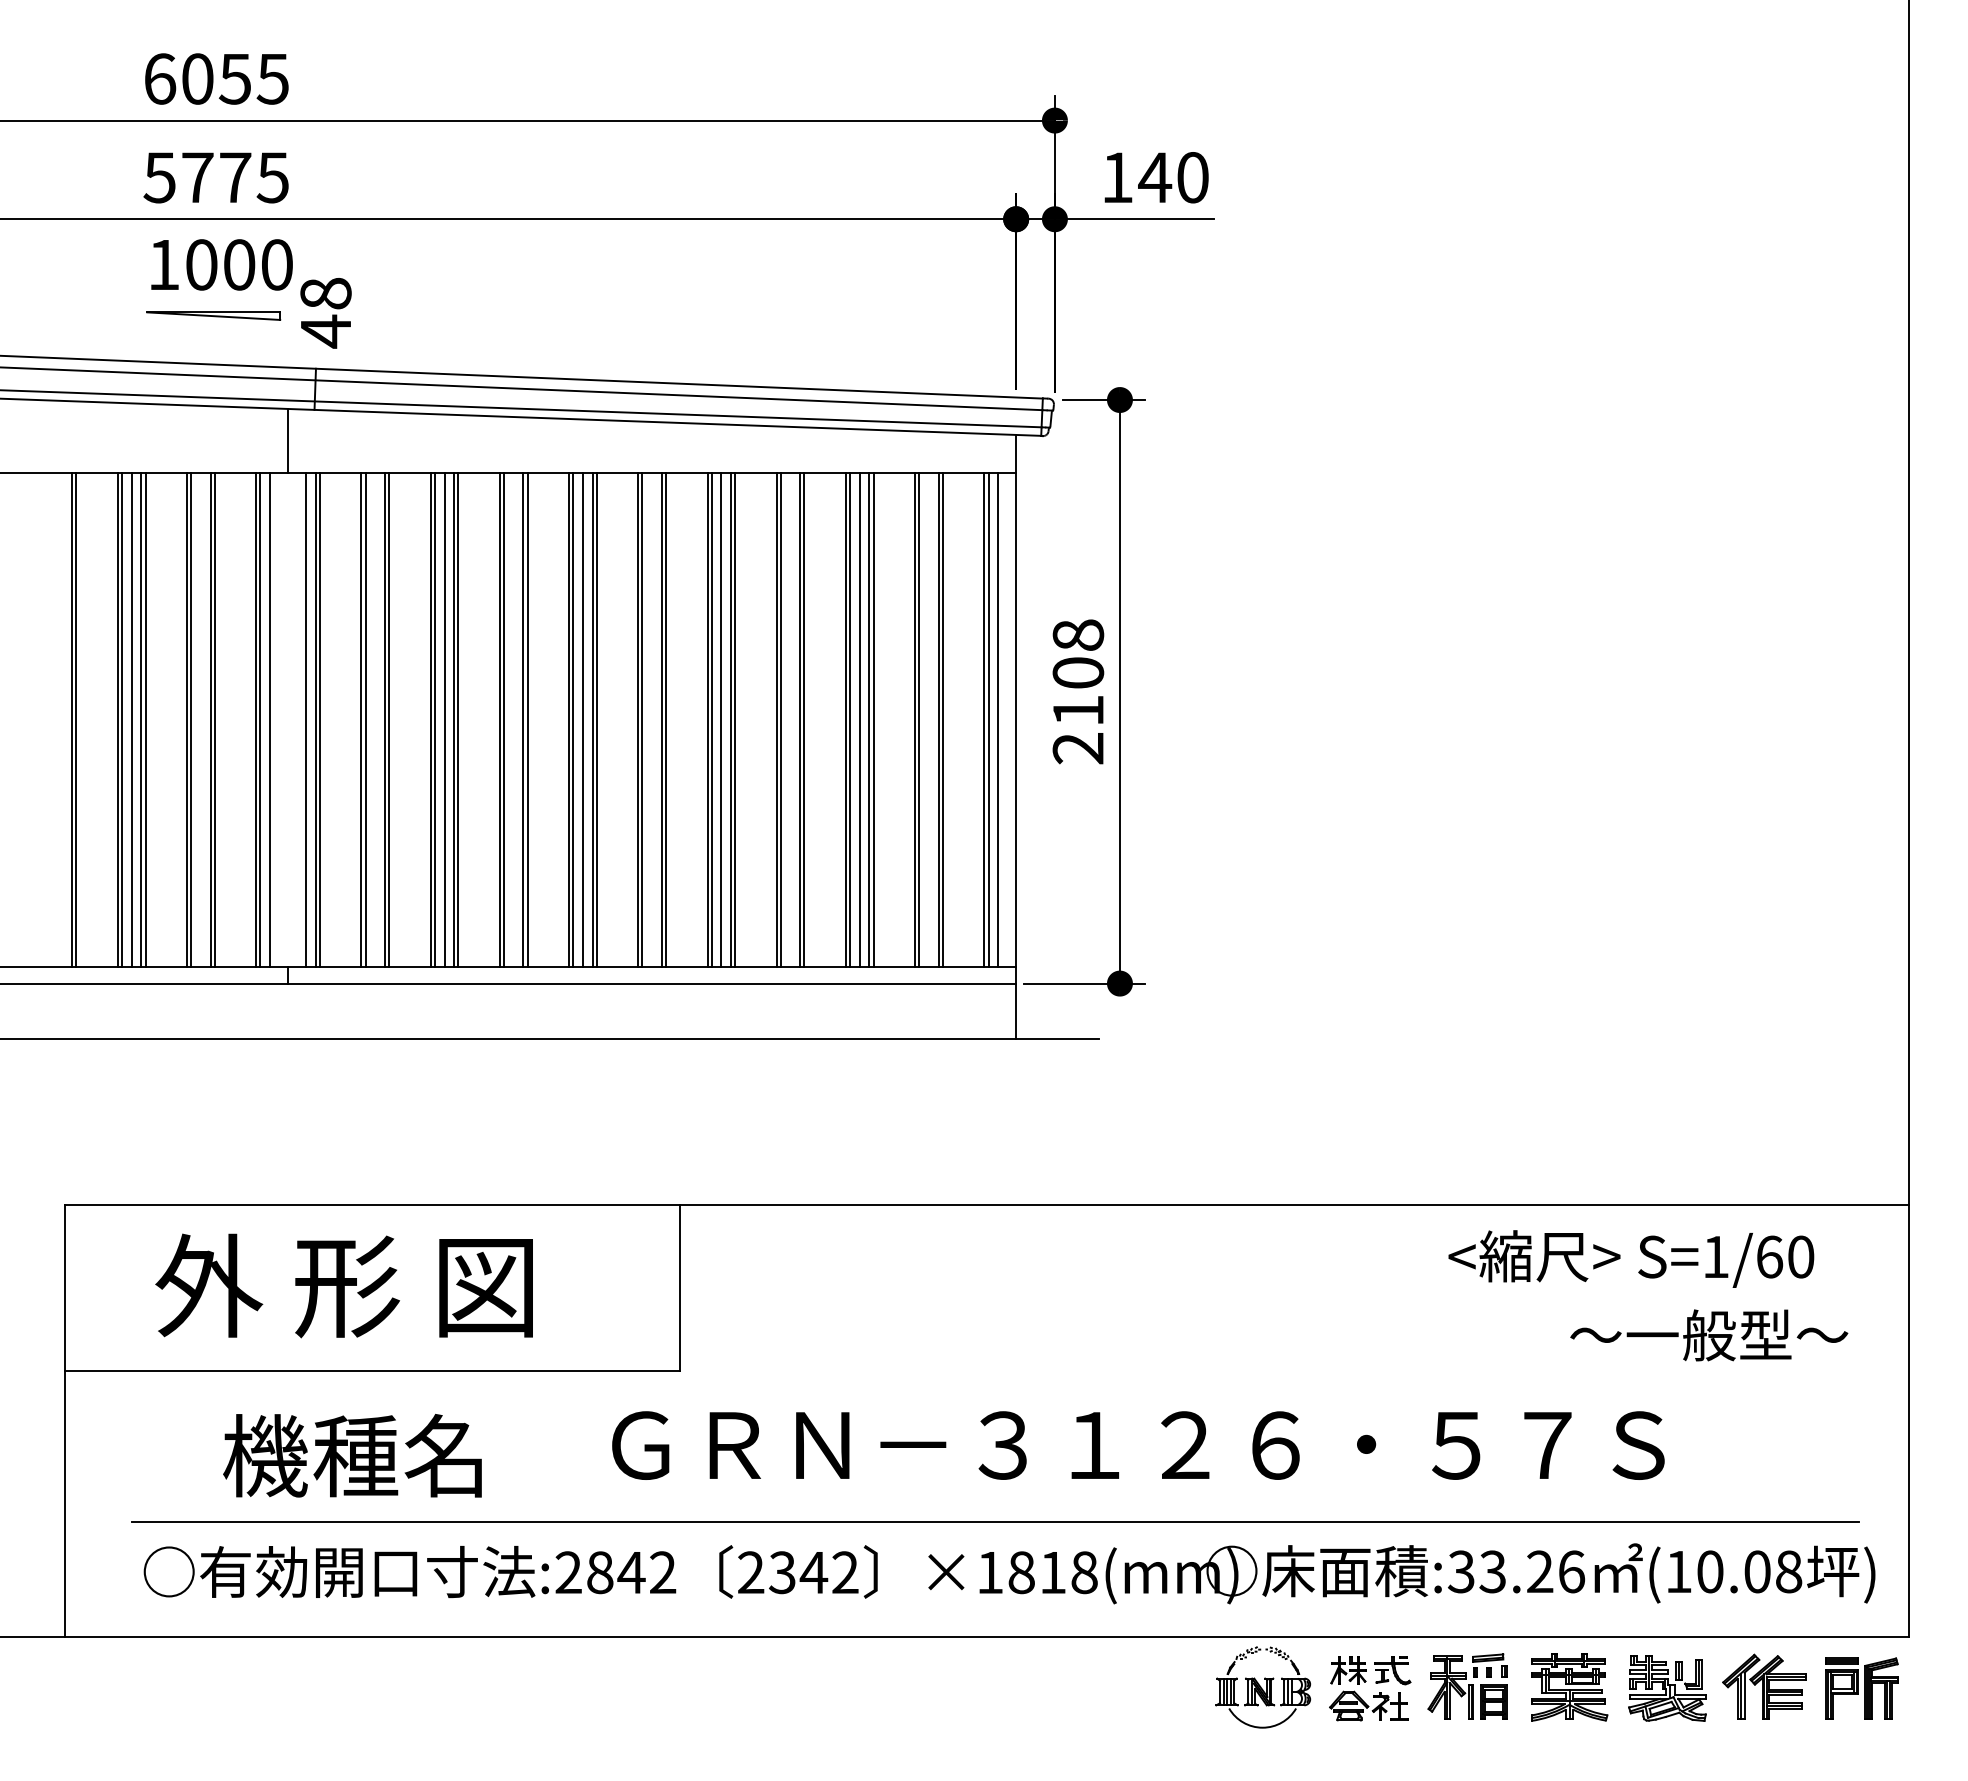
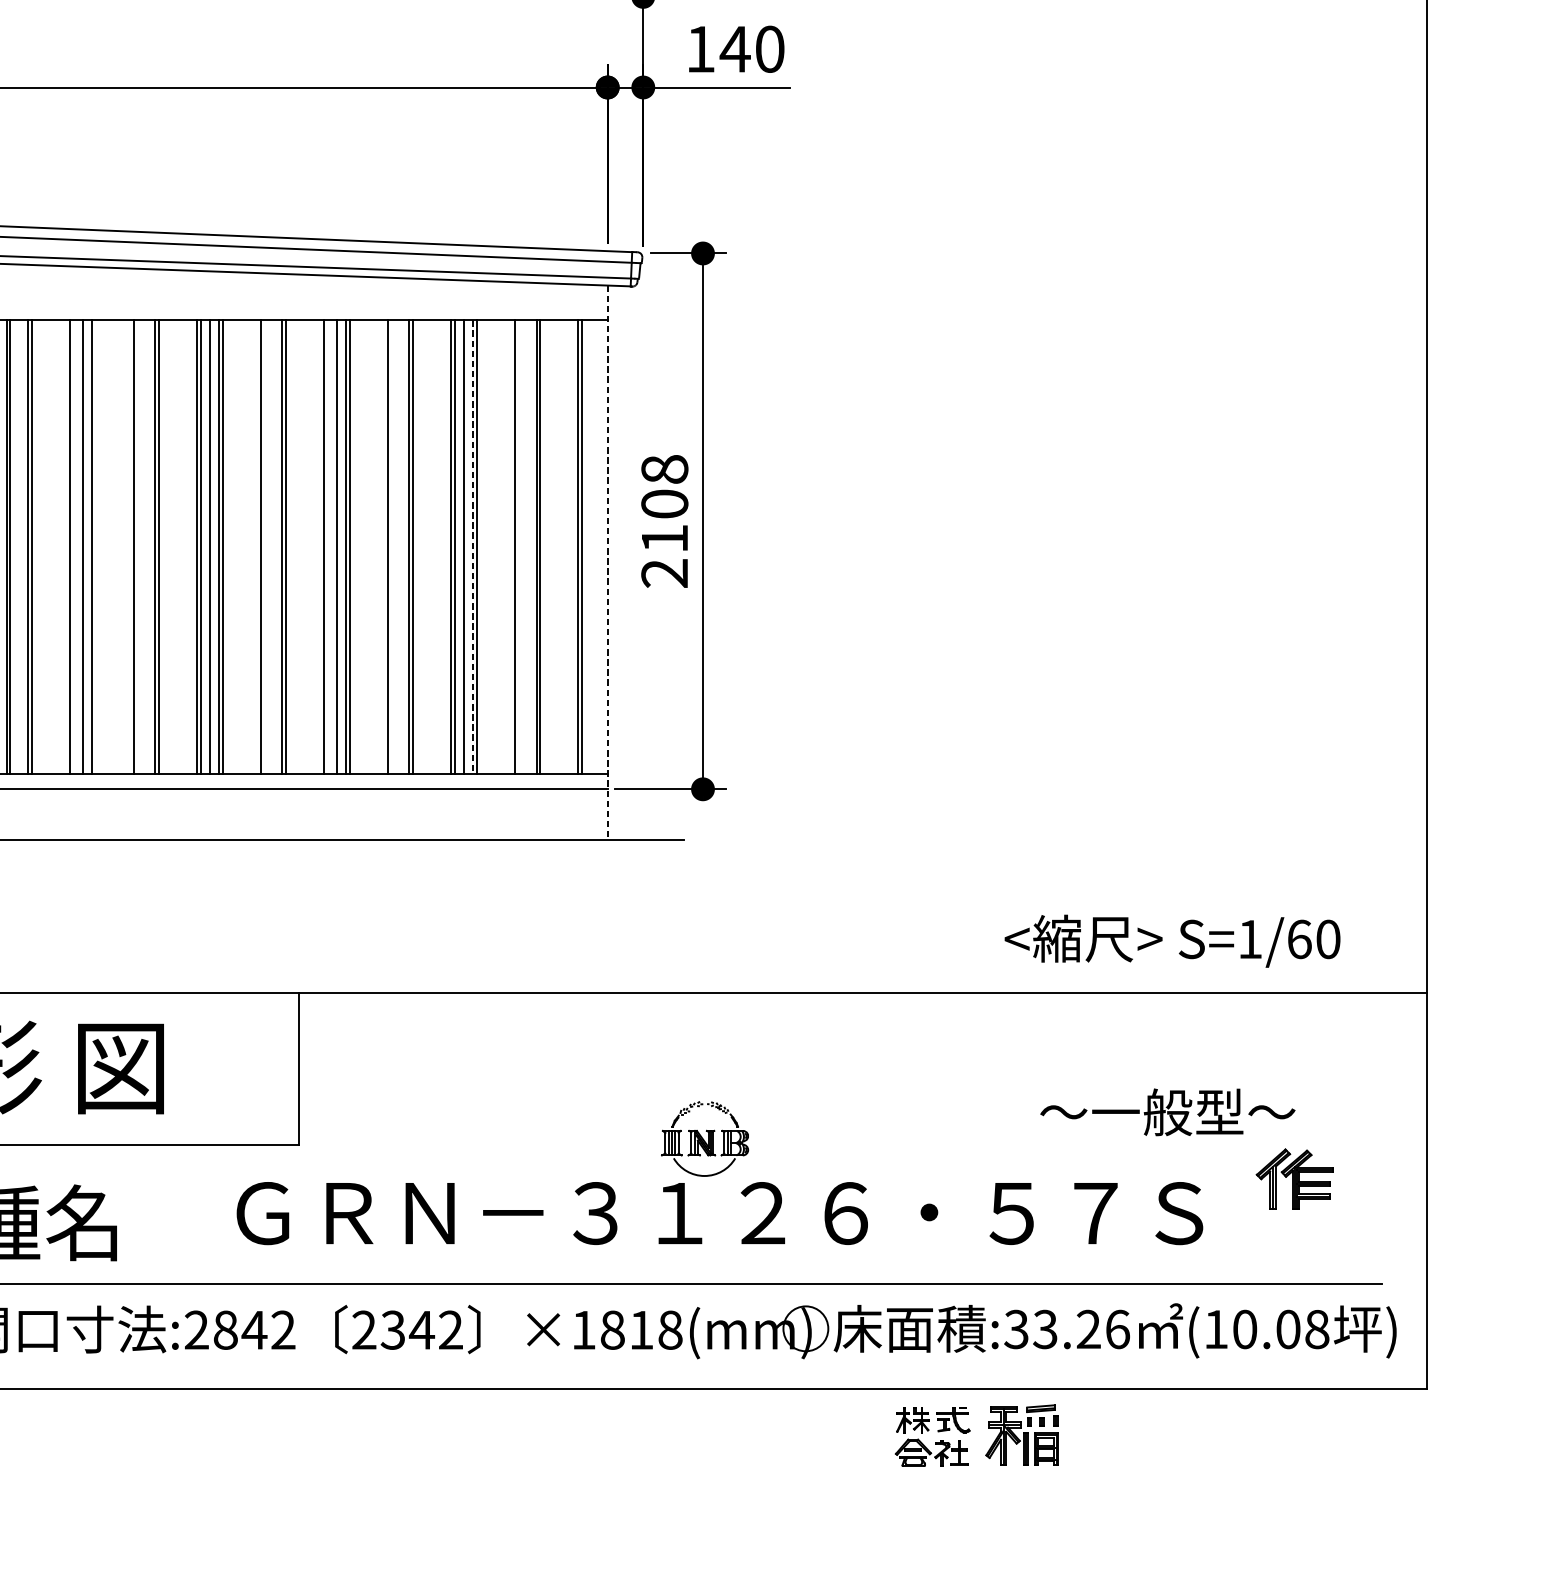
line: (434, 719) -> (73, 546), removed
line: (458, 719) -> (95, 546), removed
line: (504, 719) -> (137, 546), removed
line: (642, 719) -> (264, 546), removed
line: (711, 719) -> (327, 546), removed
line: (780, 719) -> (391, 546), removed
line: (919, 719) -> (518, 546), removed
line: (998, 719) -> (591, 546), removed
line: (869, 720) -> (473, 547), solid -> dashed
line: (1016, 736) -> (608, 562), solid -> dashed
text: (1631, 1258) -> (1172, 940), moved
text: (1709, 1335) -> (1168, 1112), moved
part: (1764, 1686) -> (1294, 1178), moved
part: (1263, 1687) -> (705, 1139), moved
part: (1569, 1687) -> (1115, 1435), removed
part: (1667, 1688) -> (1205, 1436), removed
part: (1861, 1688) -> (1383, 1436), removed

